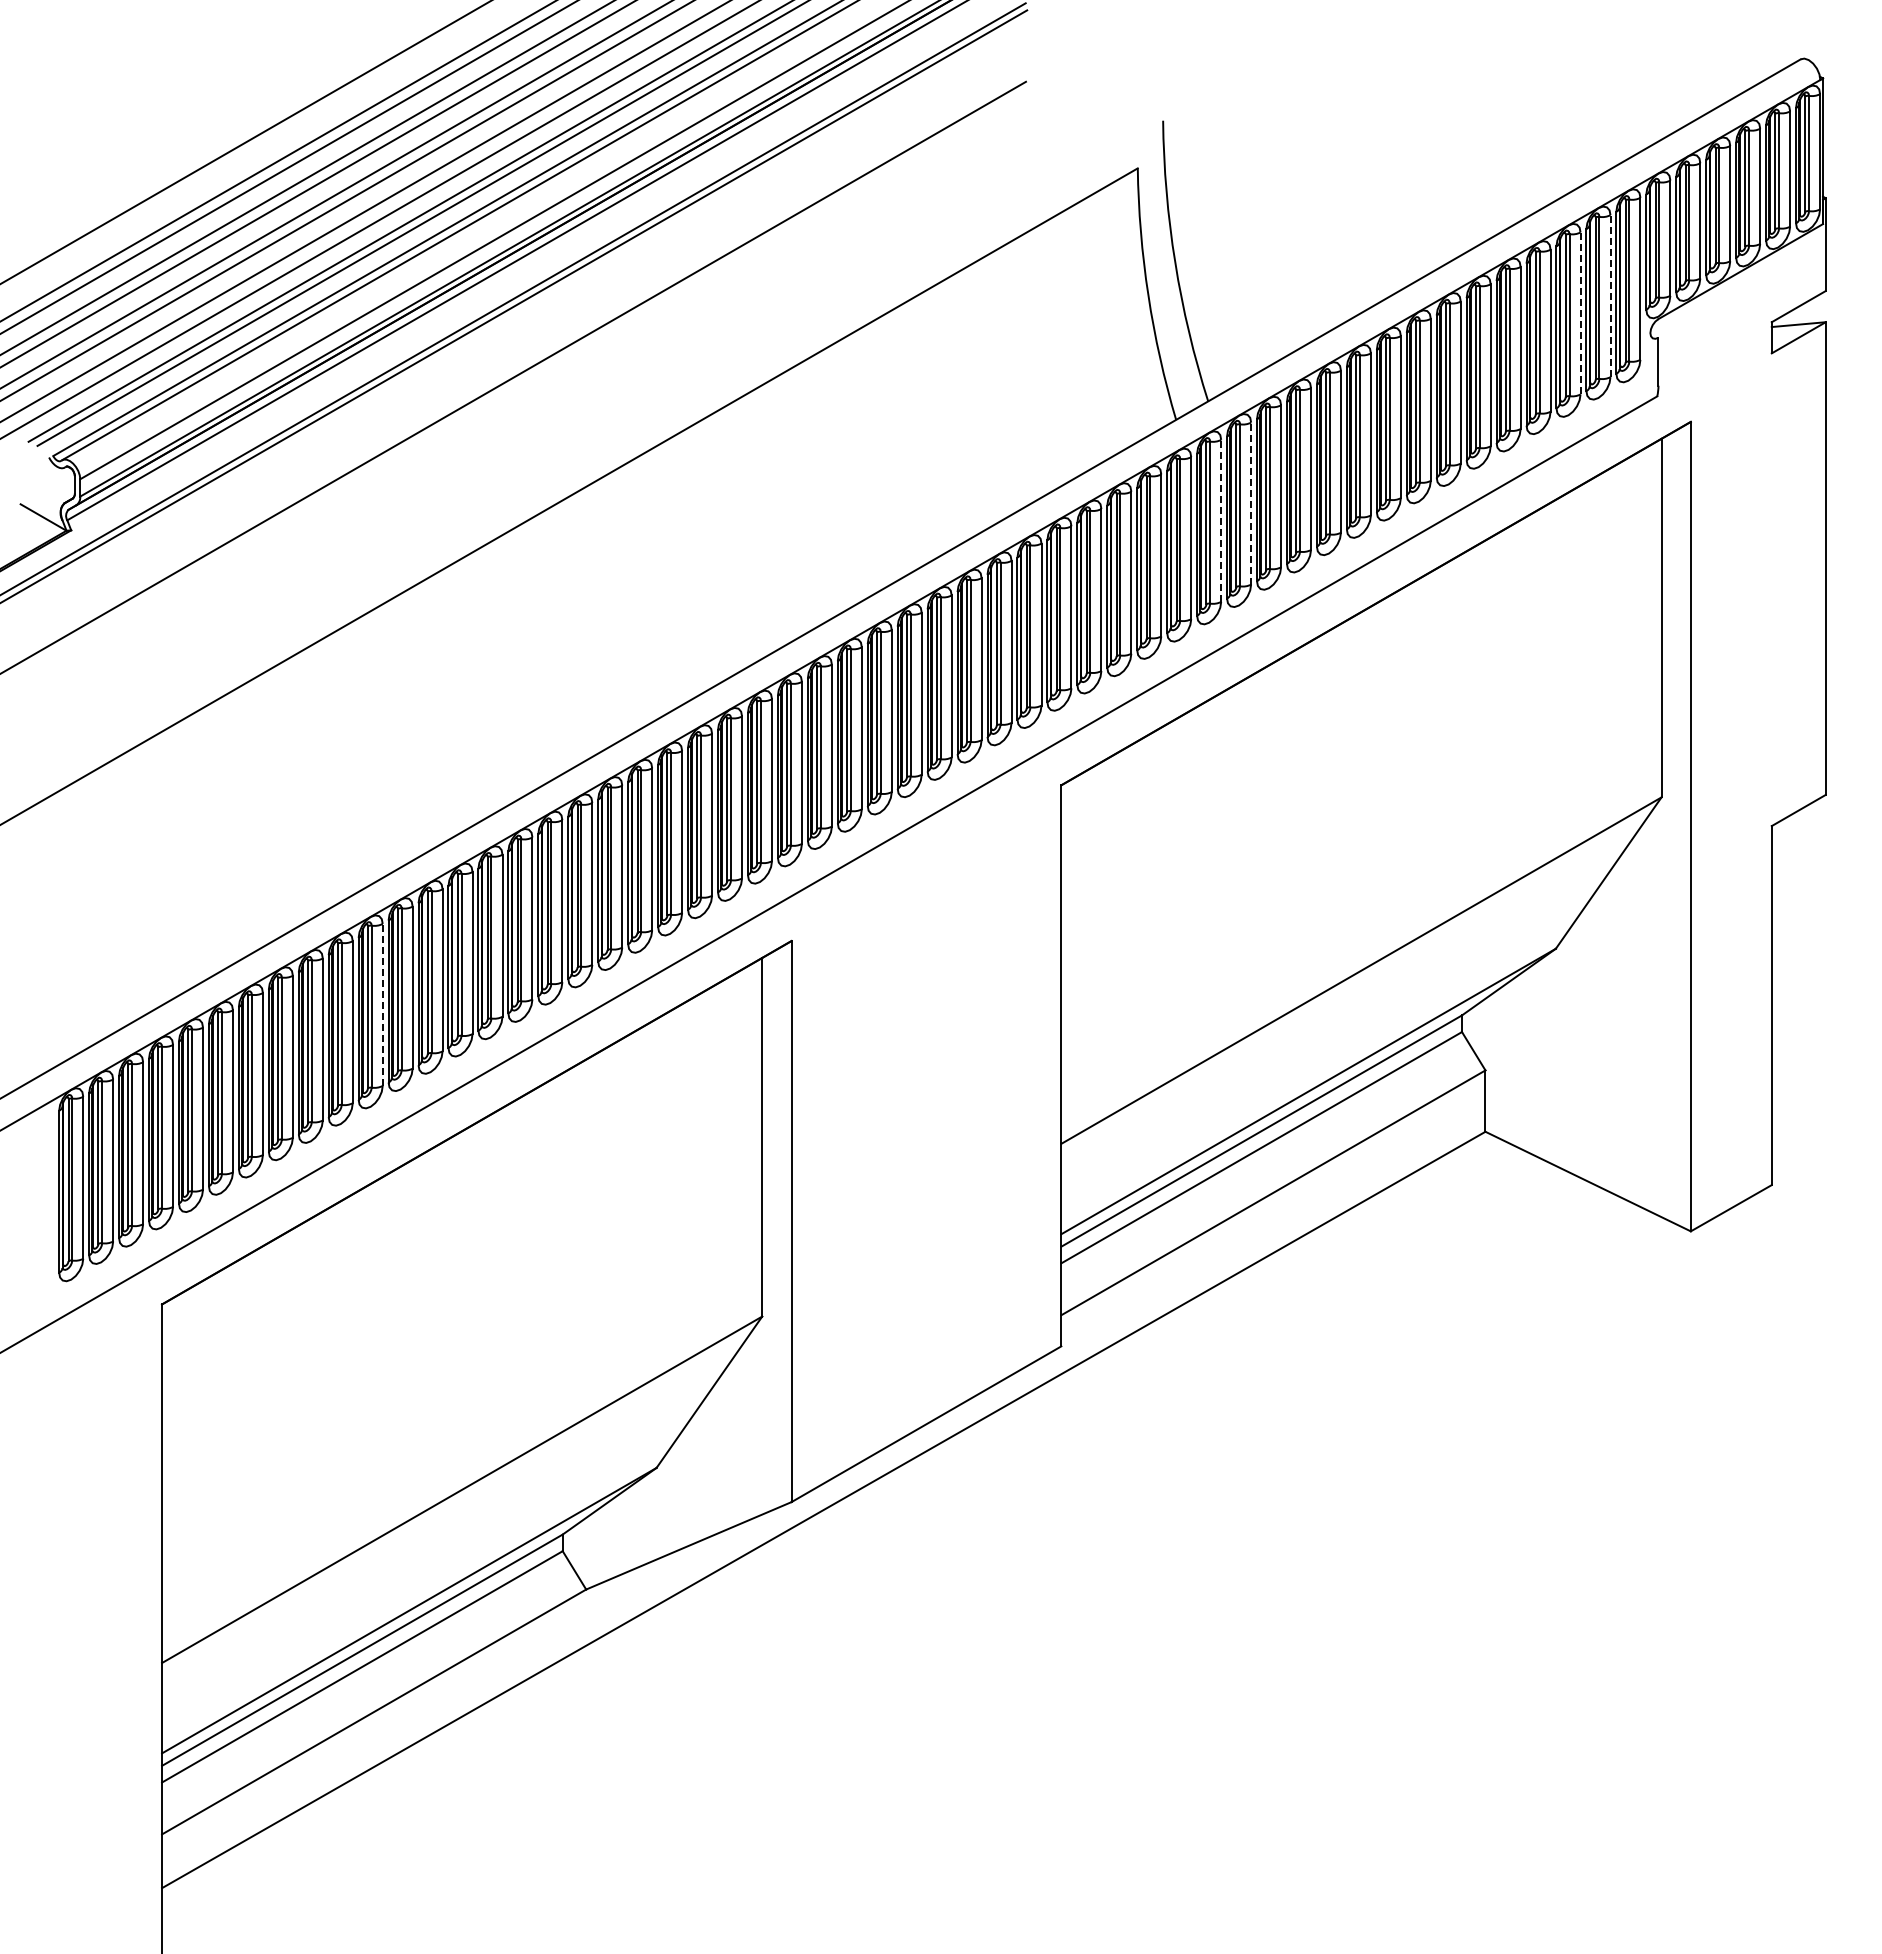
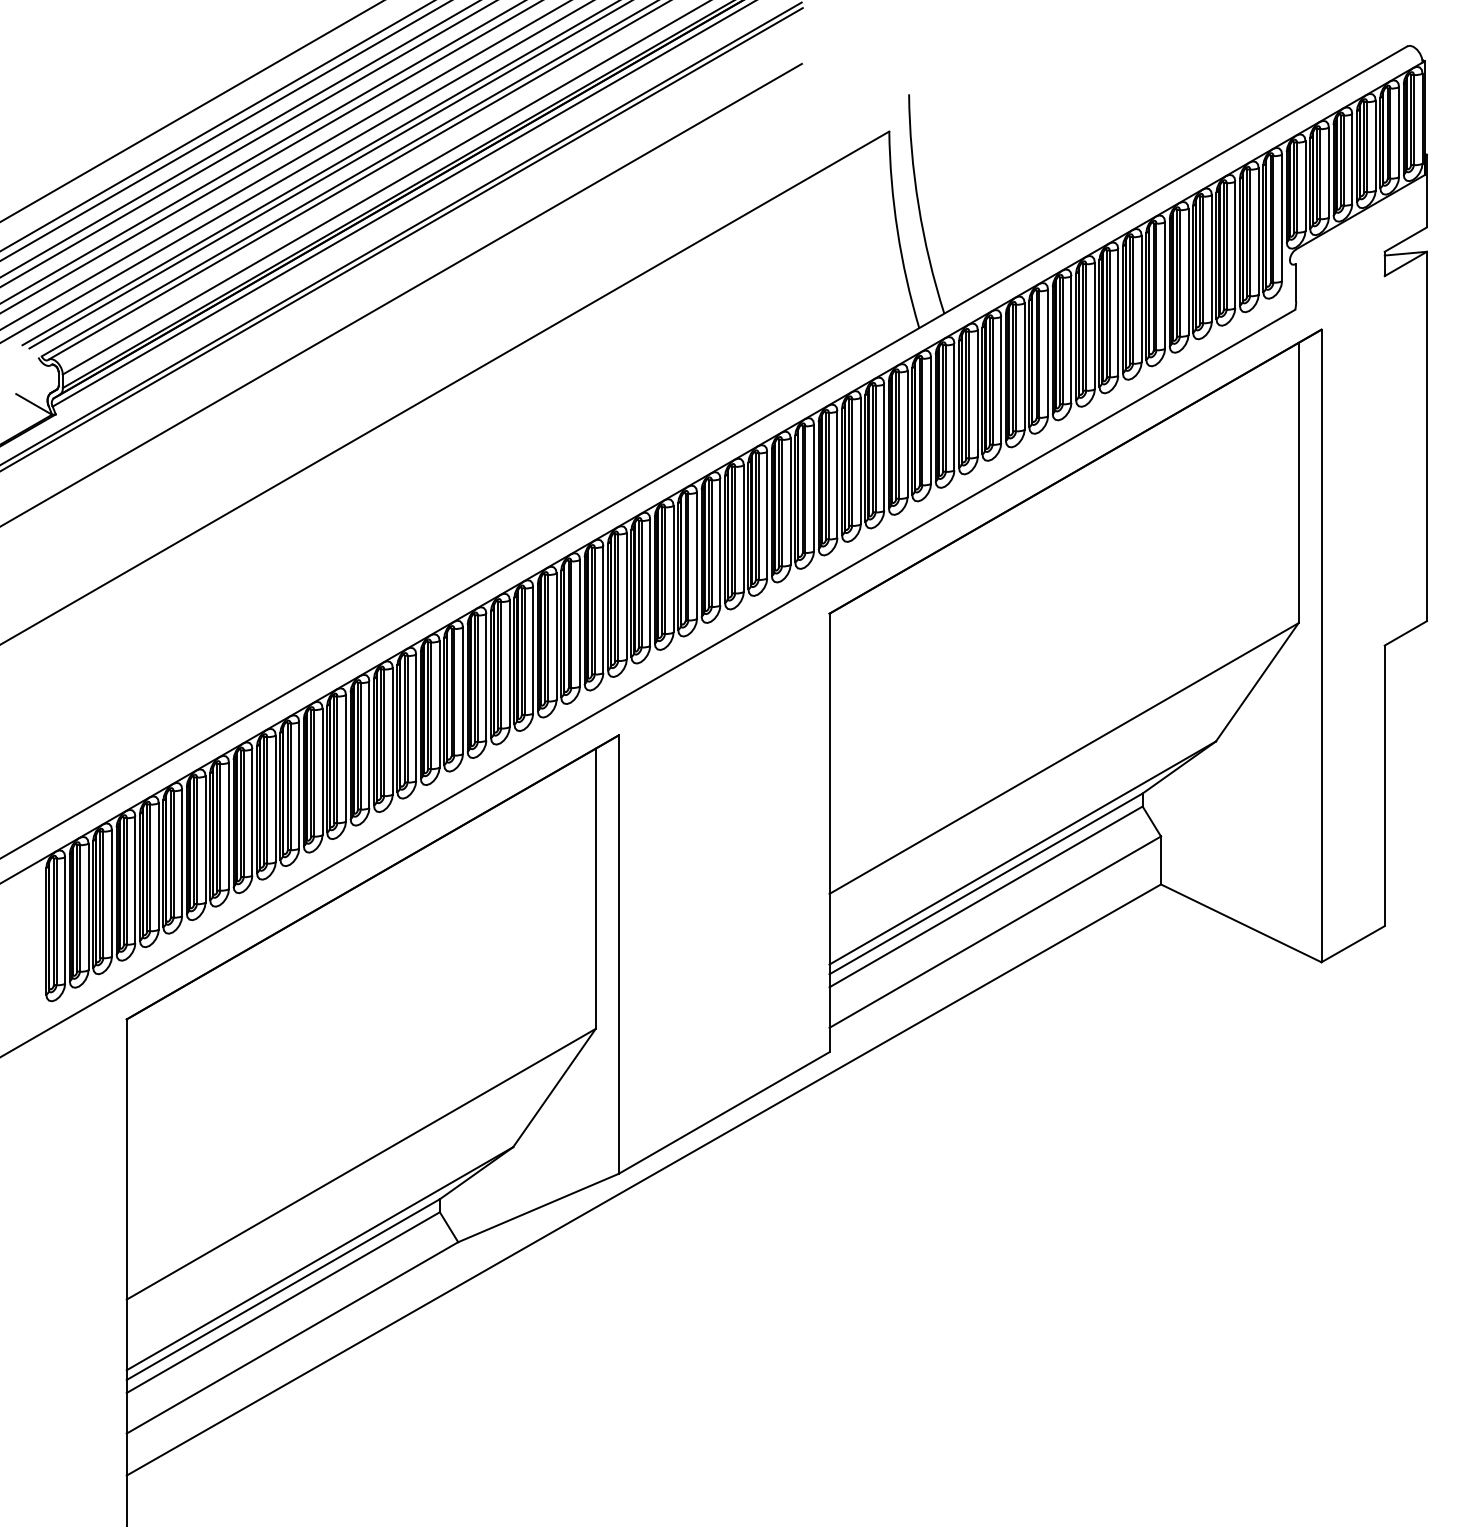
line: (1610, 296) -> (1258, 231), dashed -> solid
line: (1580, 313) -> (1235, 244), dashed -> solid
line: (1251, 503) -> (978, 393), dashed -> solid
line: (1221, 520) -> (954, 406), dashed -> solid
line: (382, 1004) -> (299, 784), dashed -> solid

